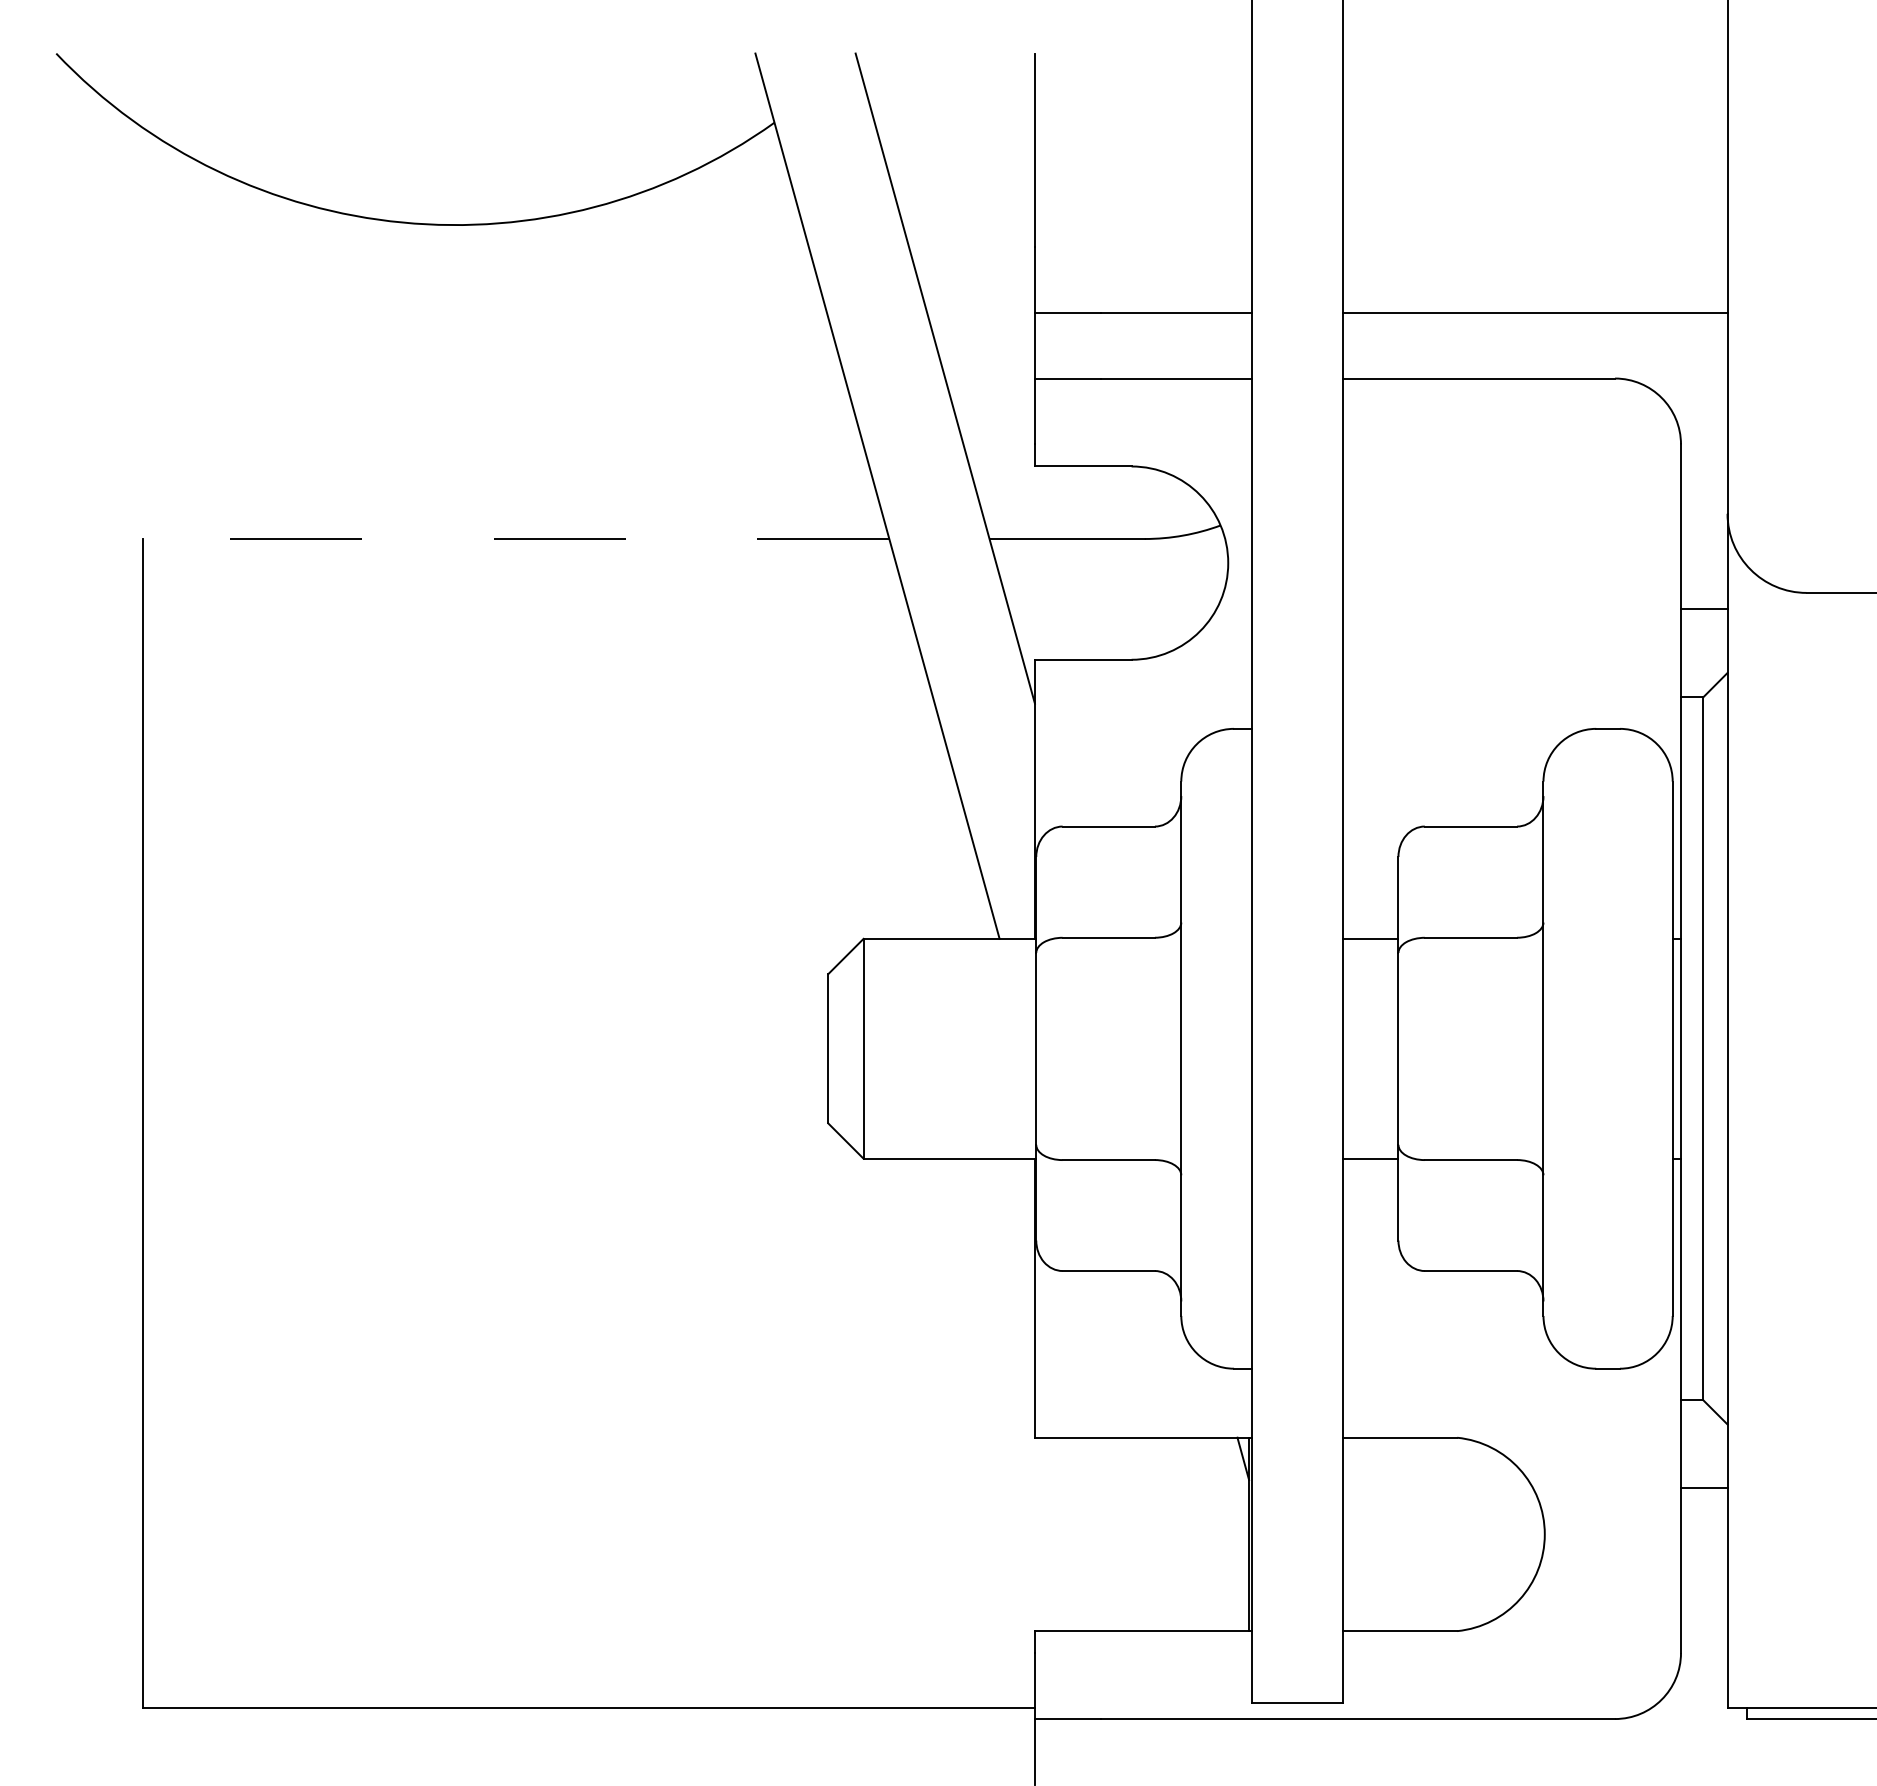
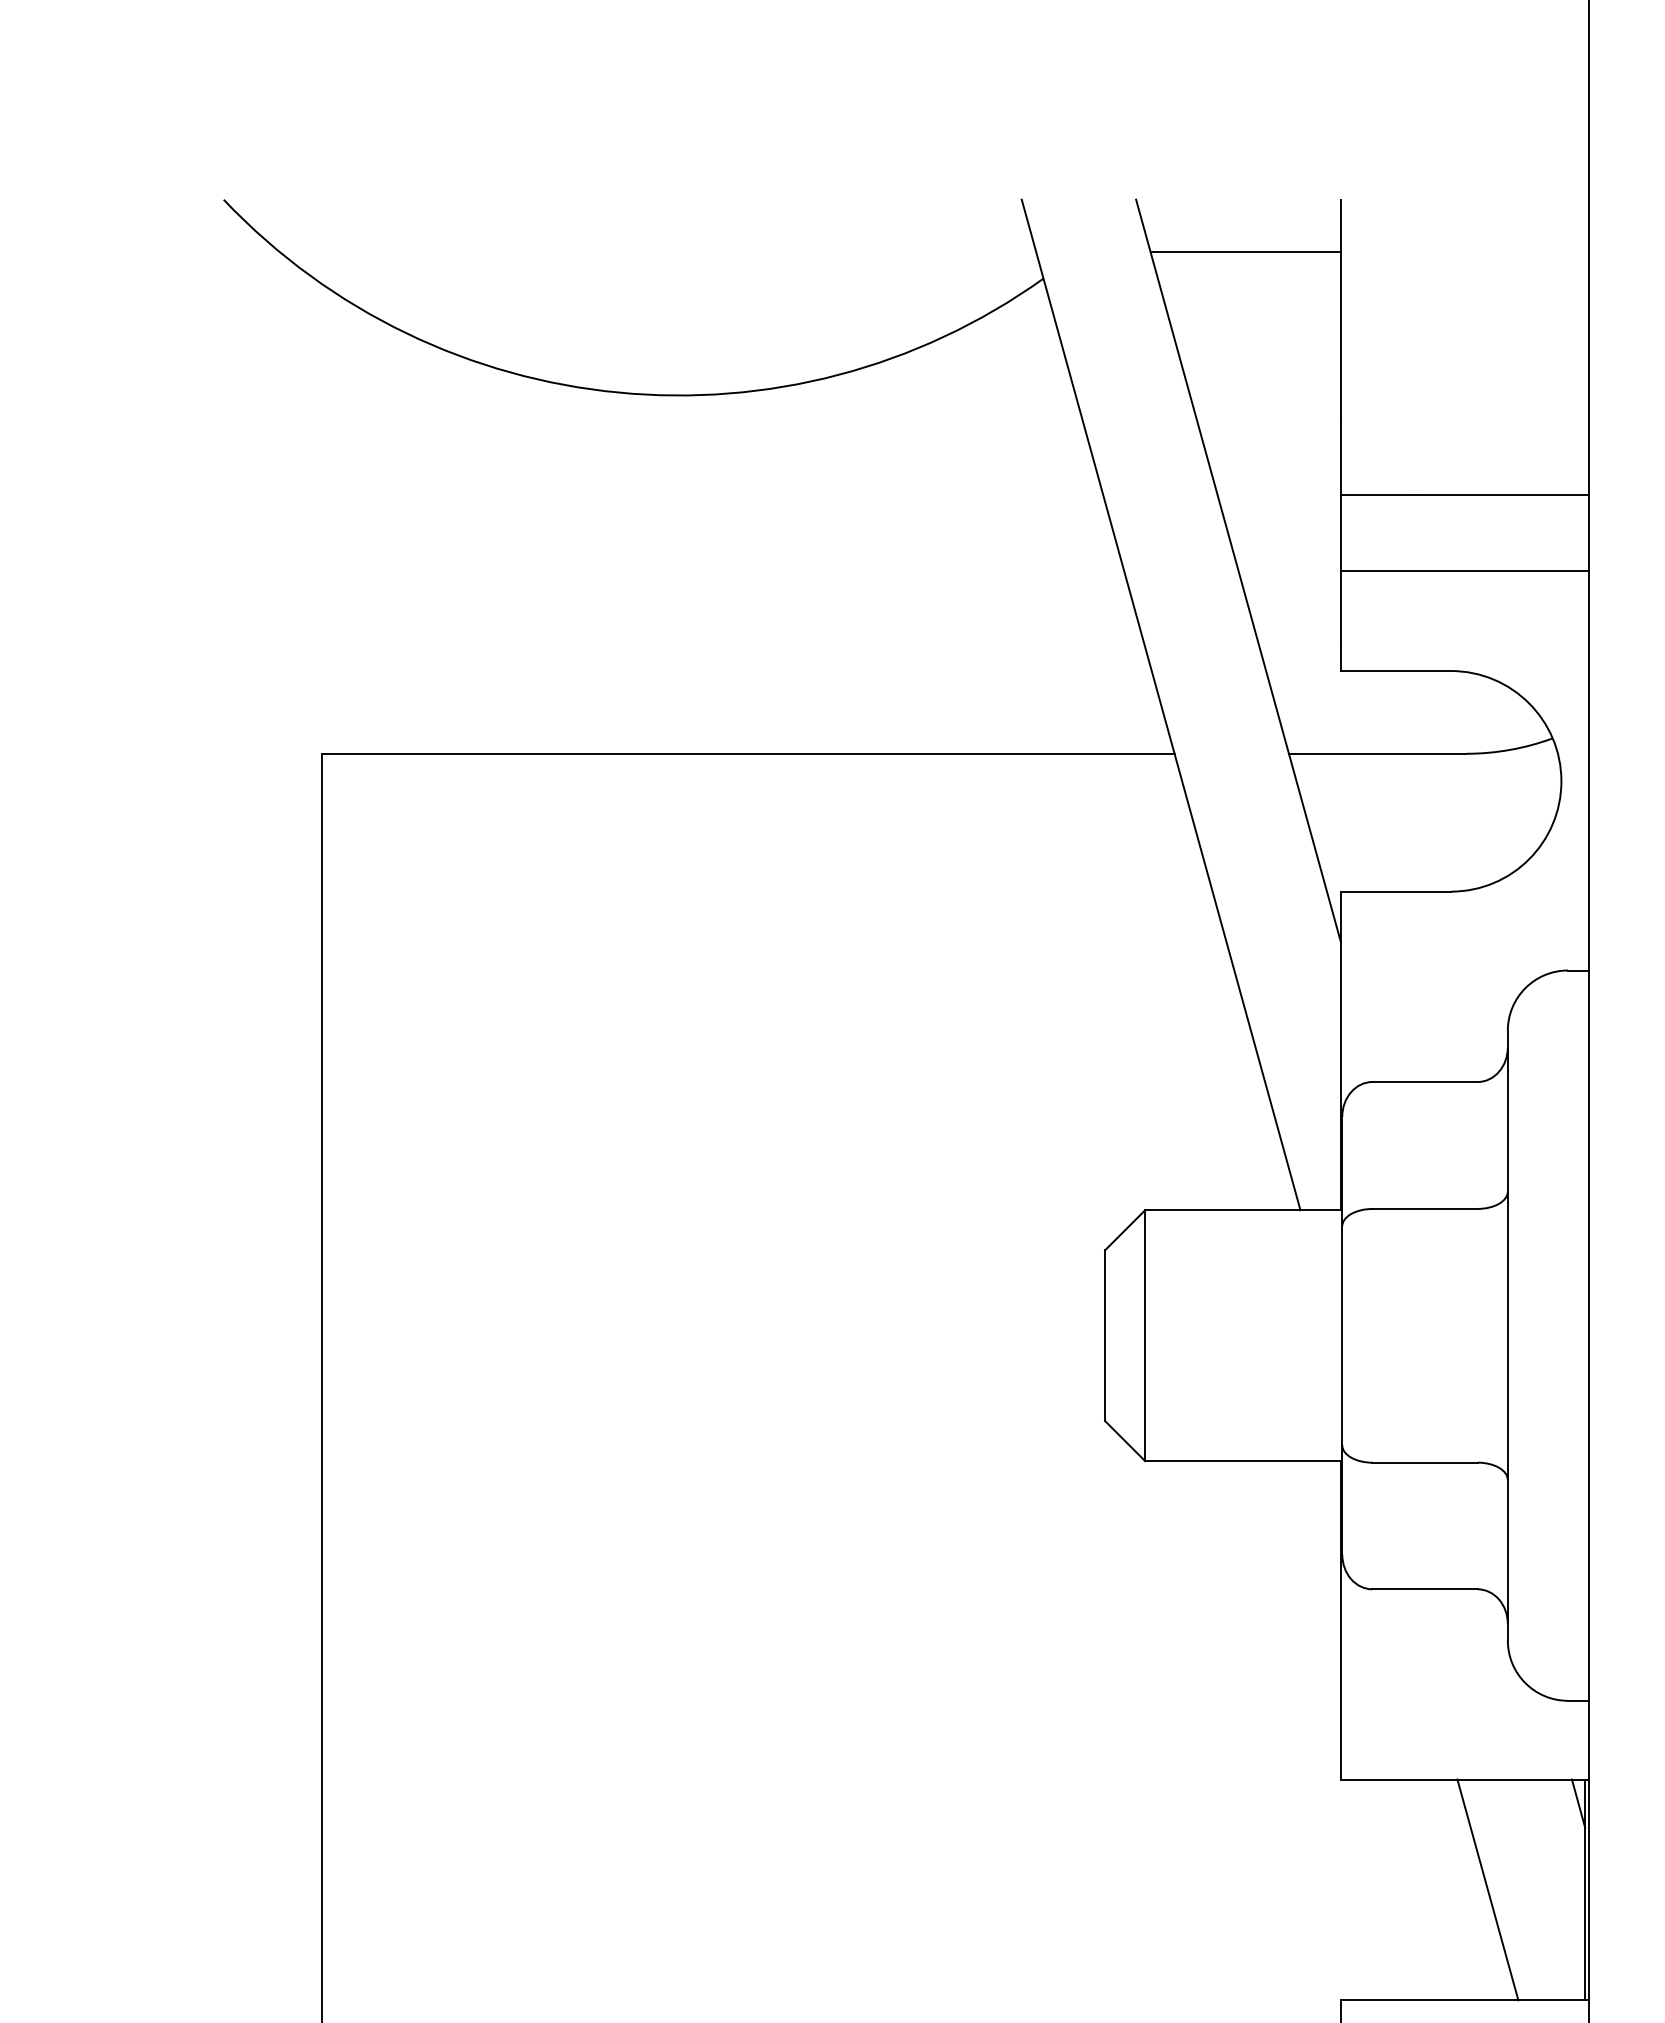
line: (951, 99) -> (1245, 252), added
line: (515, 539) -> (747, 754), dashed -> solid
line: (1163, 1534) -> (1487, 1890), added

